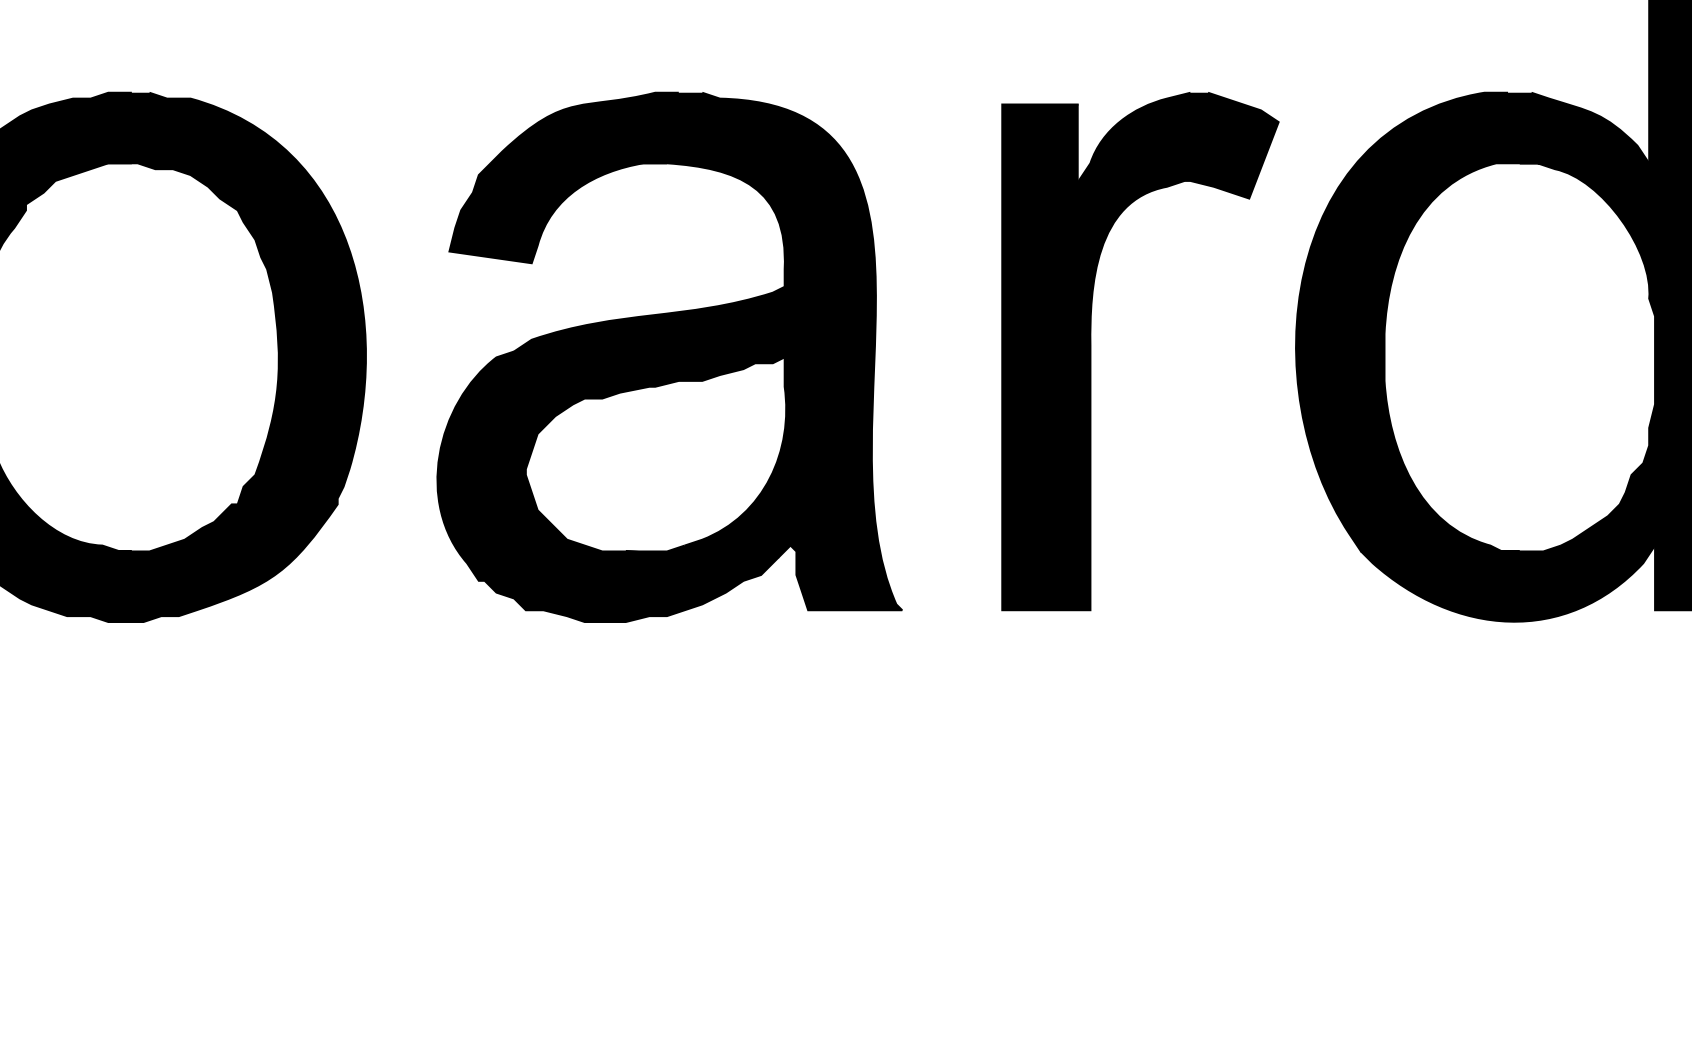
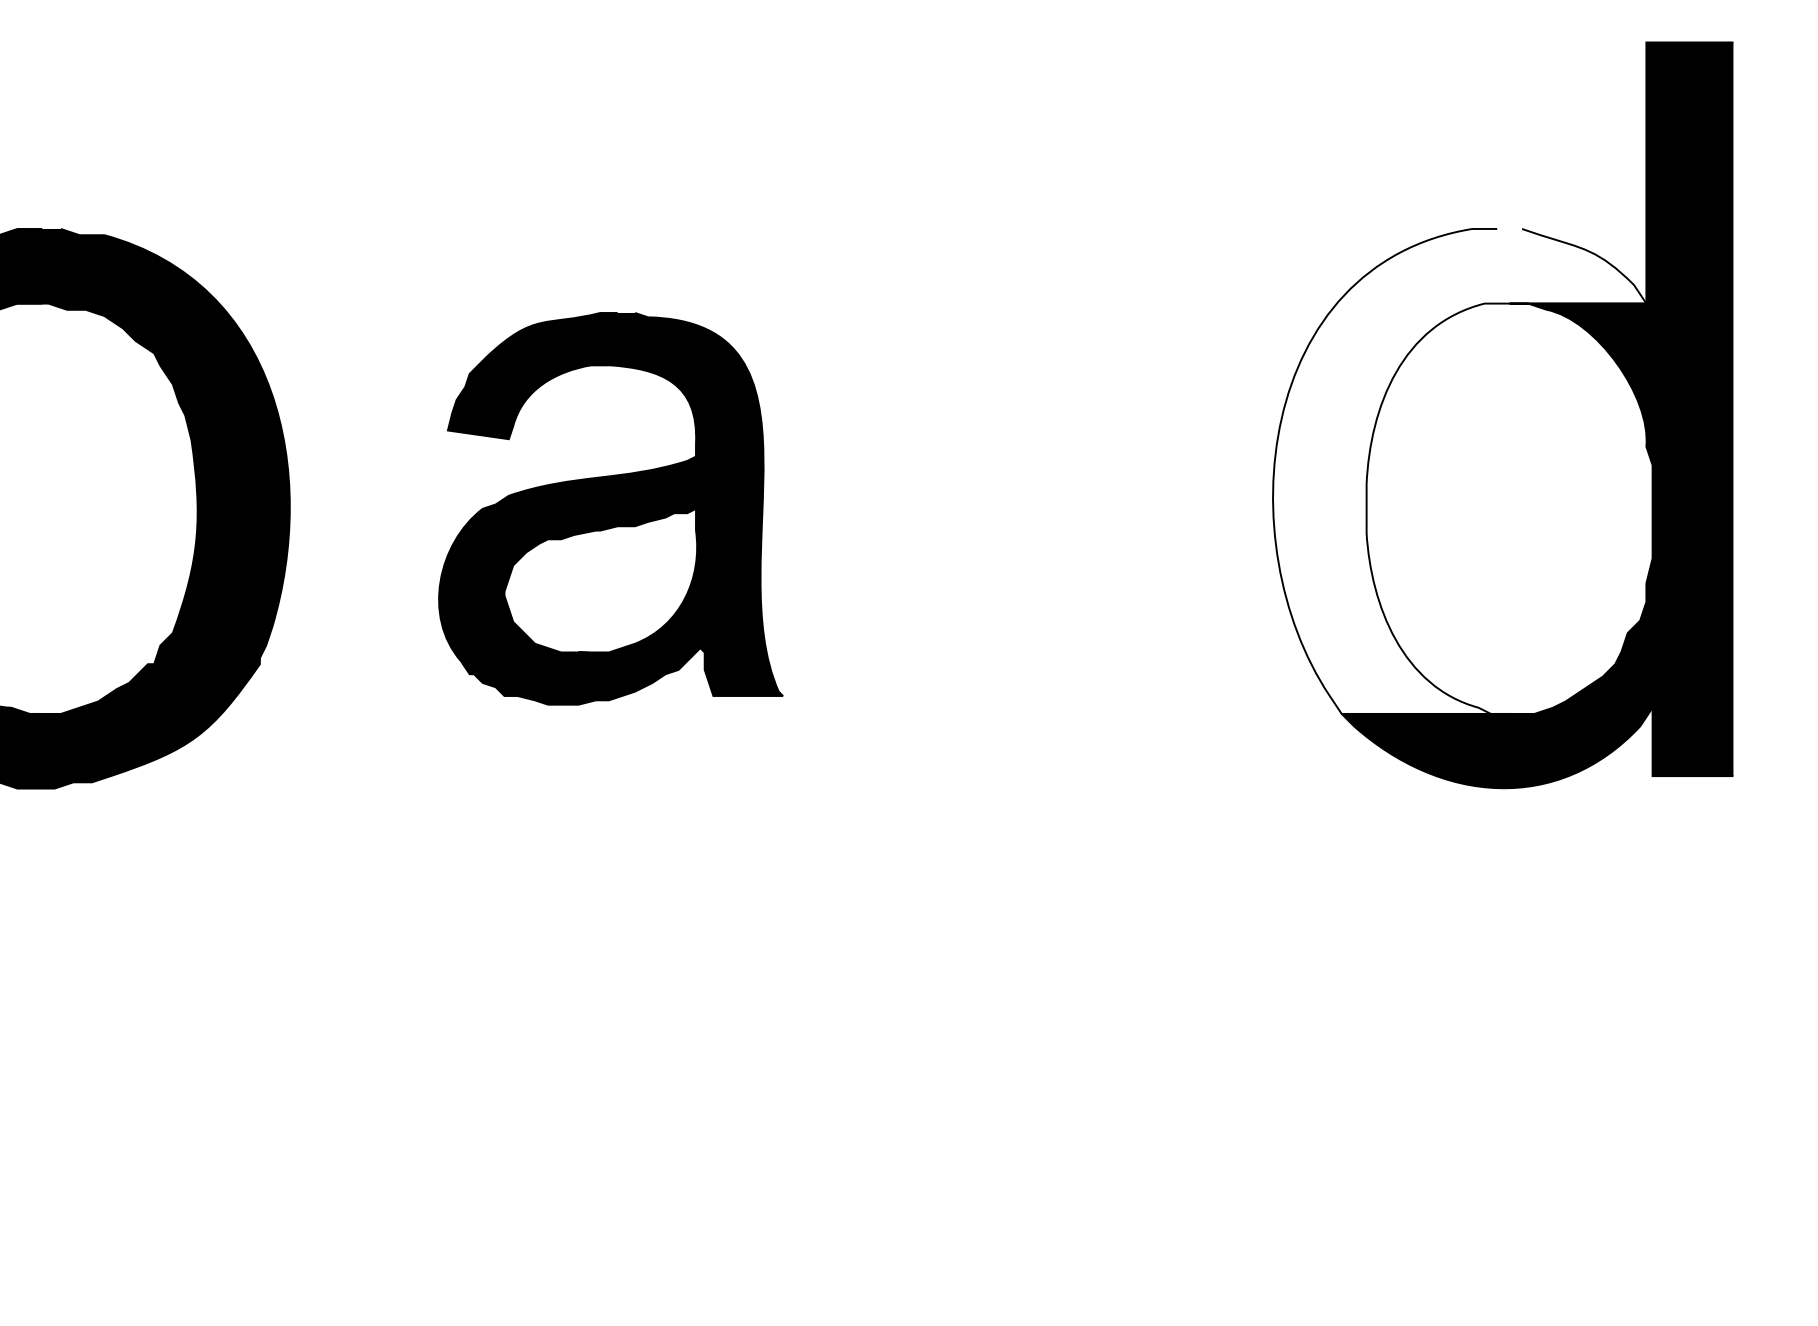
fill: (1472, 321) -> (1459, 470), removed
part: (1091, 351) -> (1056, 502), removed
part: (669, 357) -> (610, 508), size x0.7

